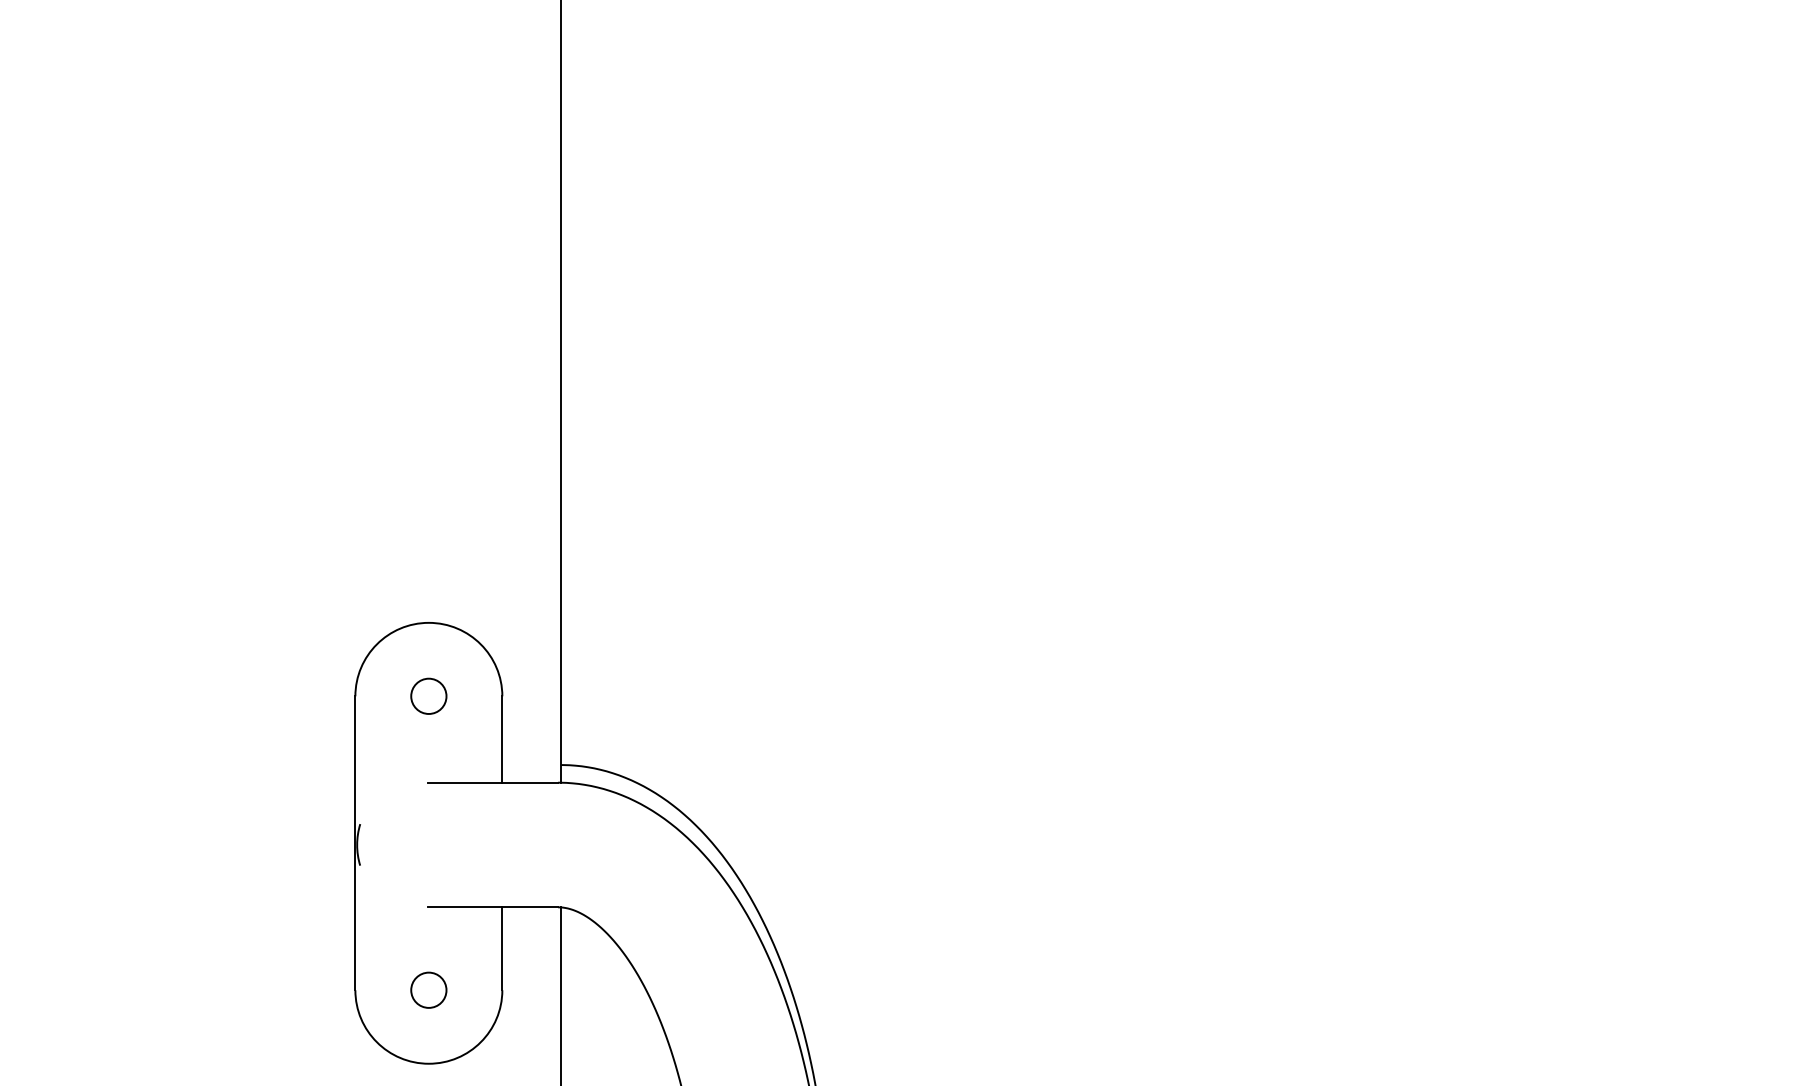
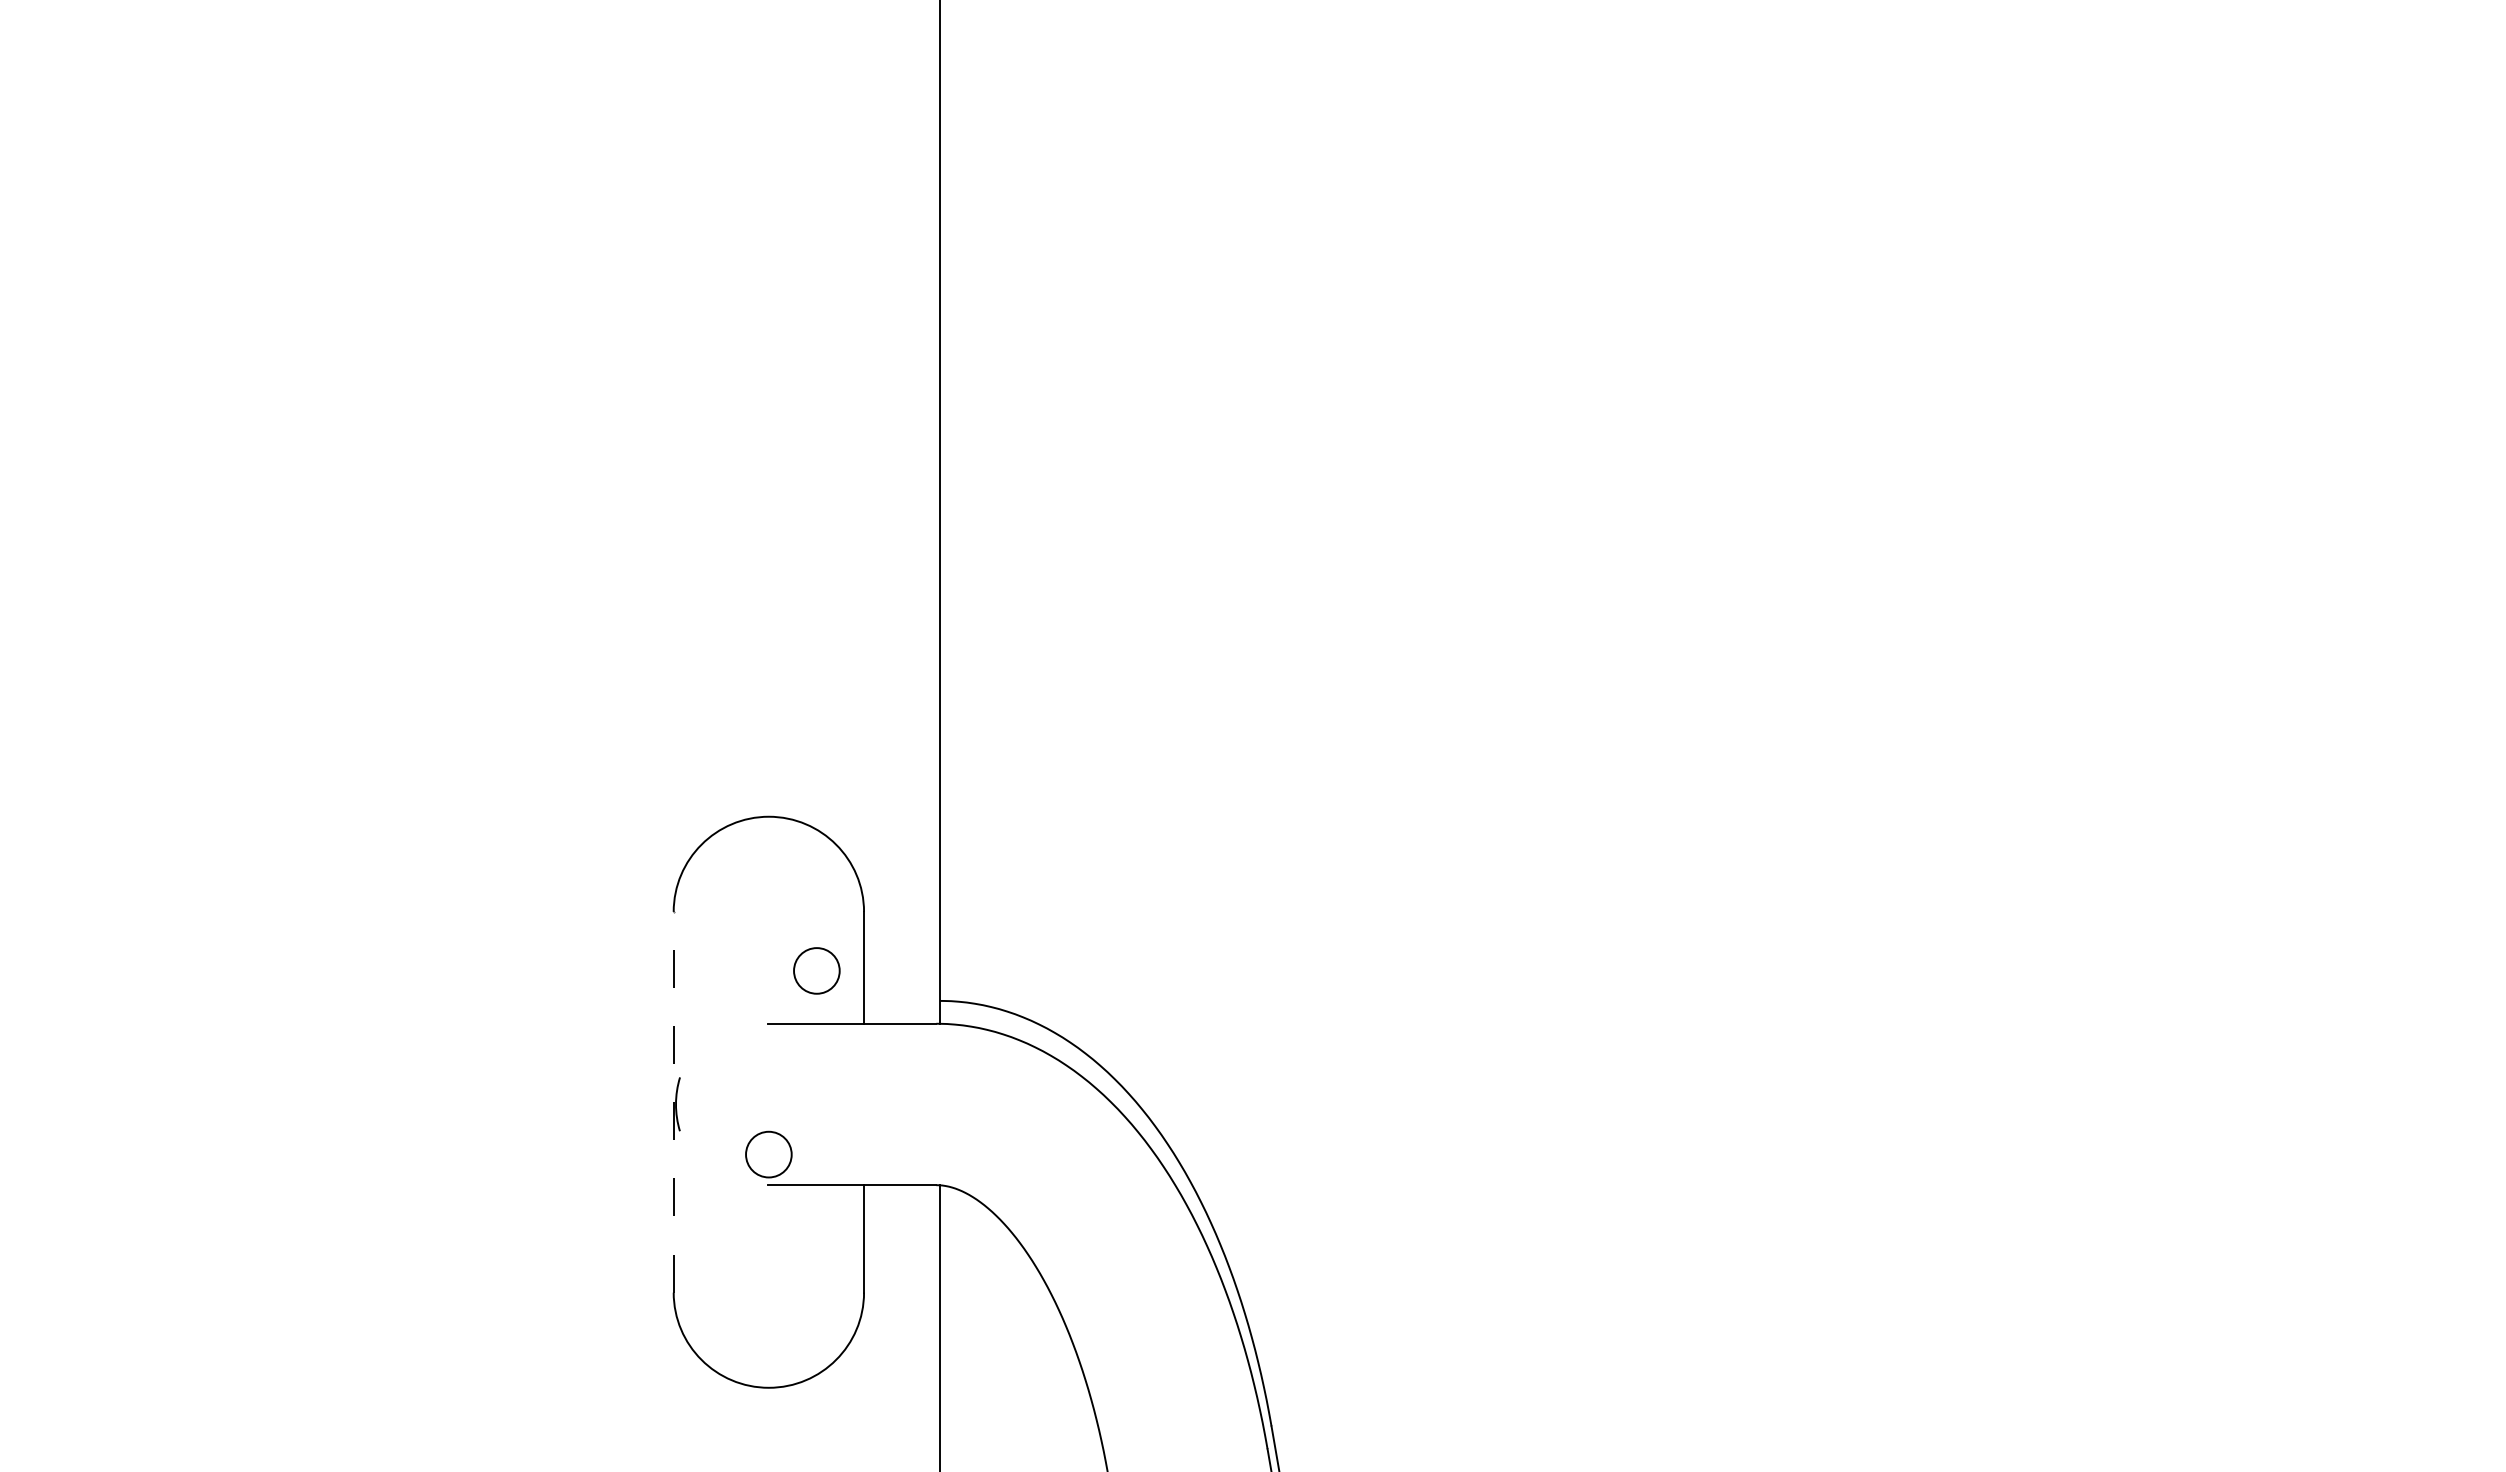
circle: (428, 696) -> (816, 970), moved
line: (355, 842) -> (673, 1101), solid -> dashed
circle: (428, 990) -> (768, 1154), moved

